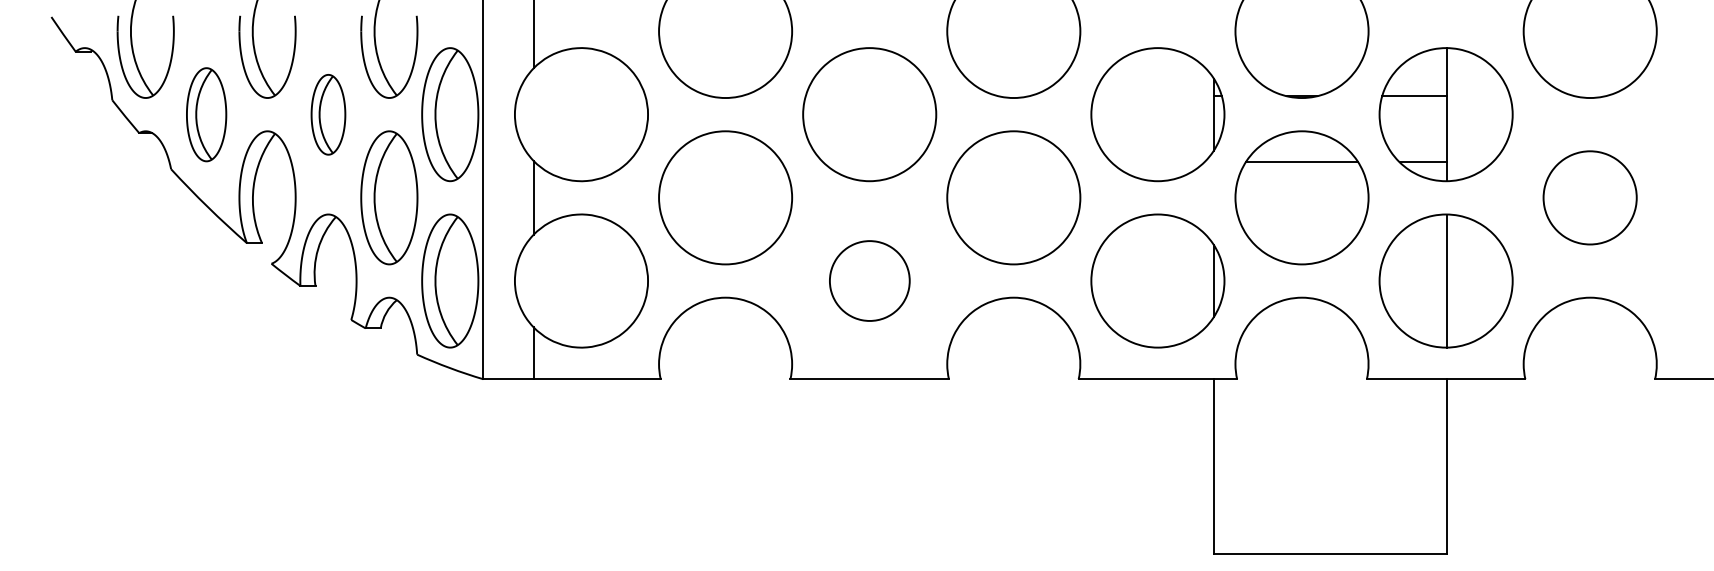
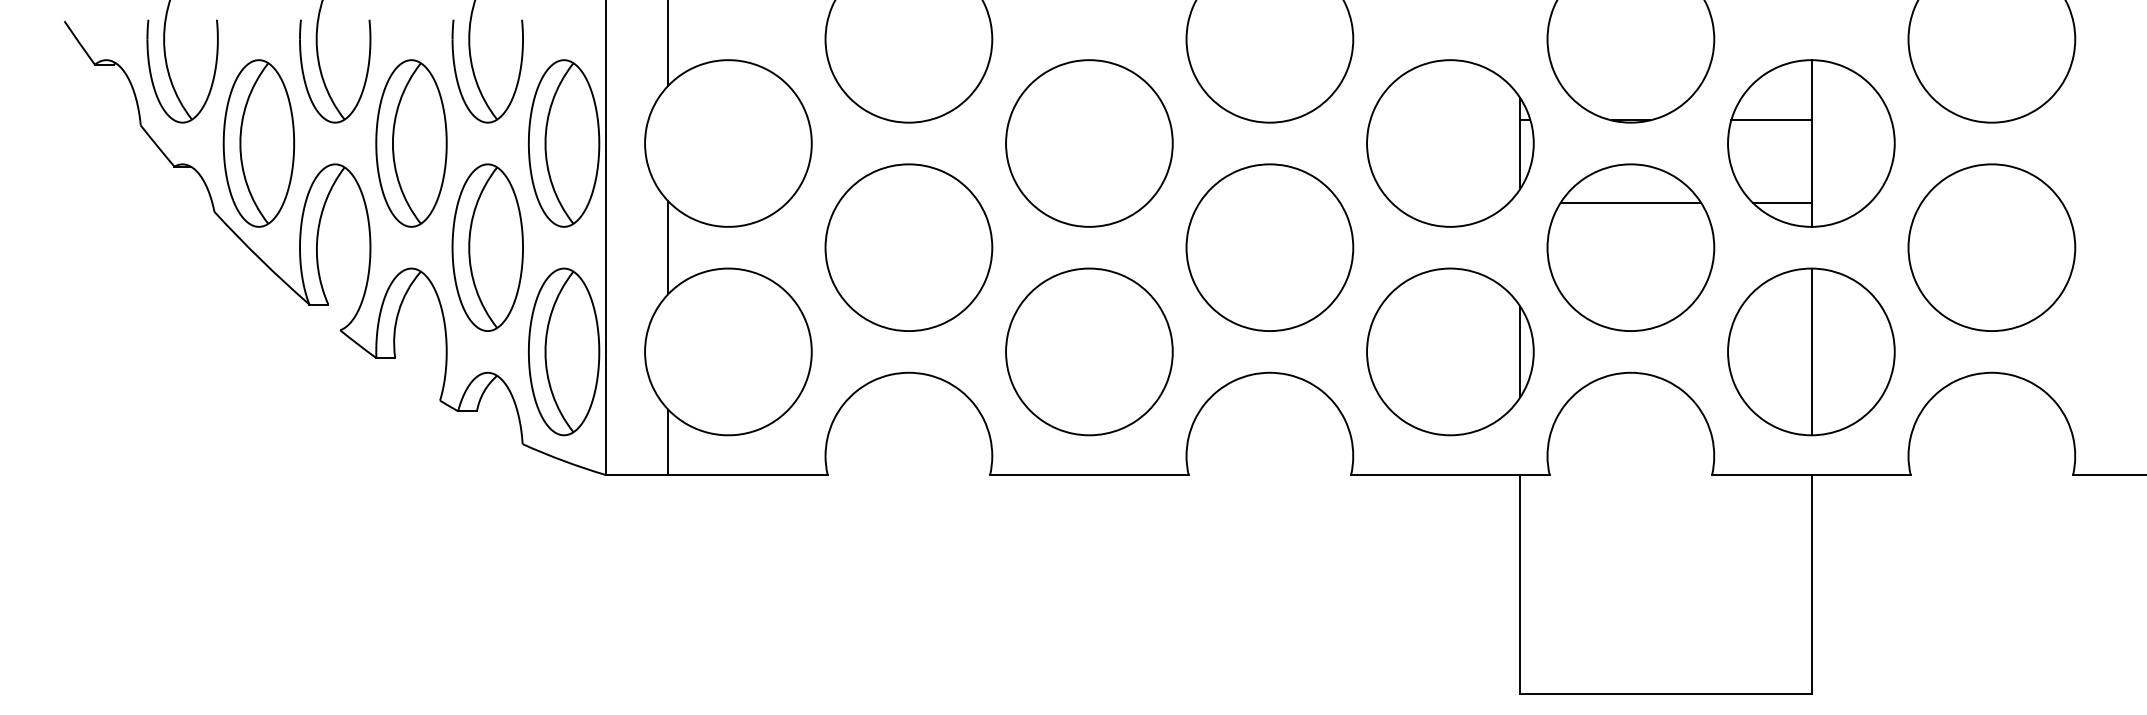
part: (206, 114) -> (258, 143), size x1.43
part: (328, 114) -> (411, 143), size x1.67
part: (1589, 197) -> (1990, 247), size x1.43
part: (869, 280) -> (1089, 351), size x1.67

